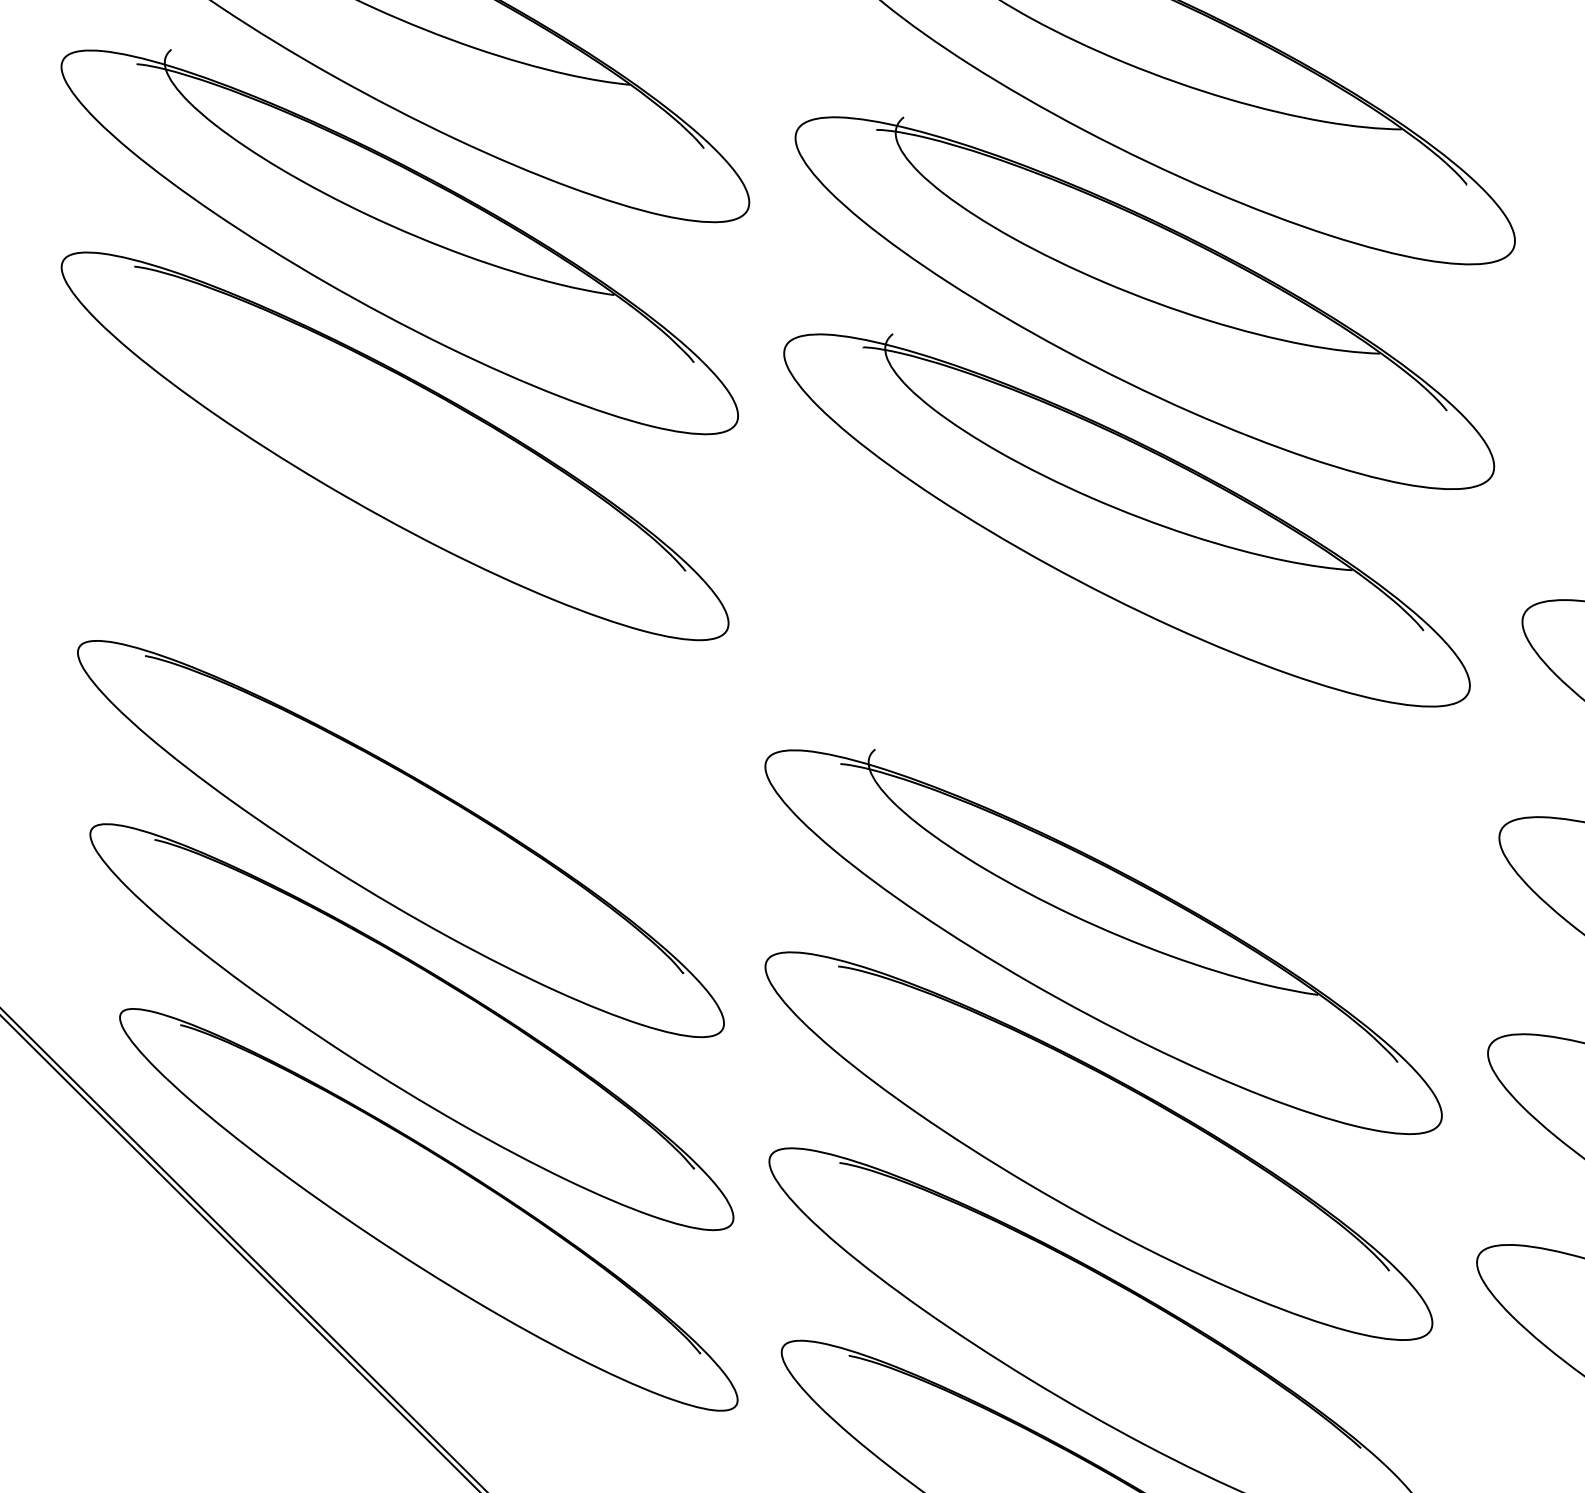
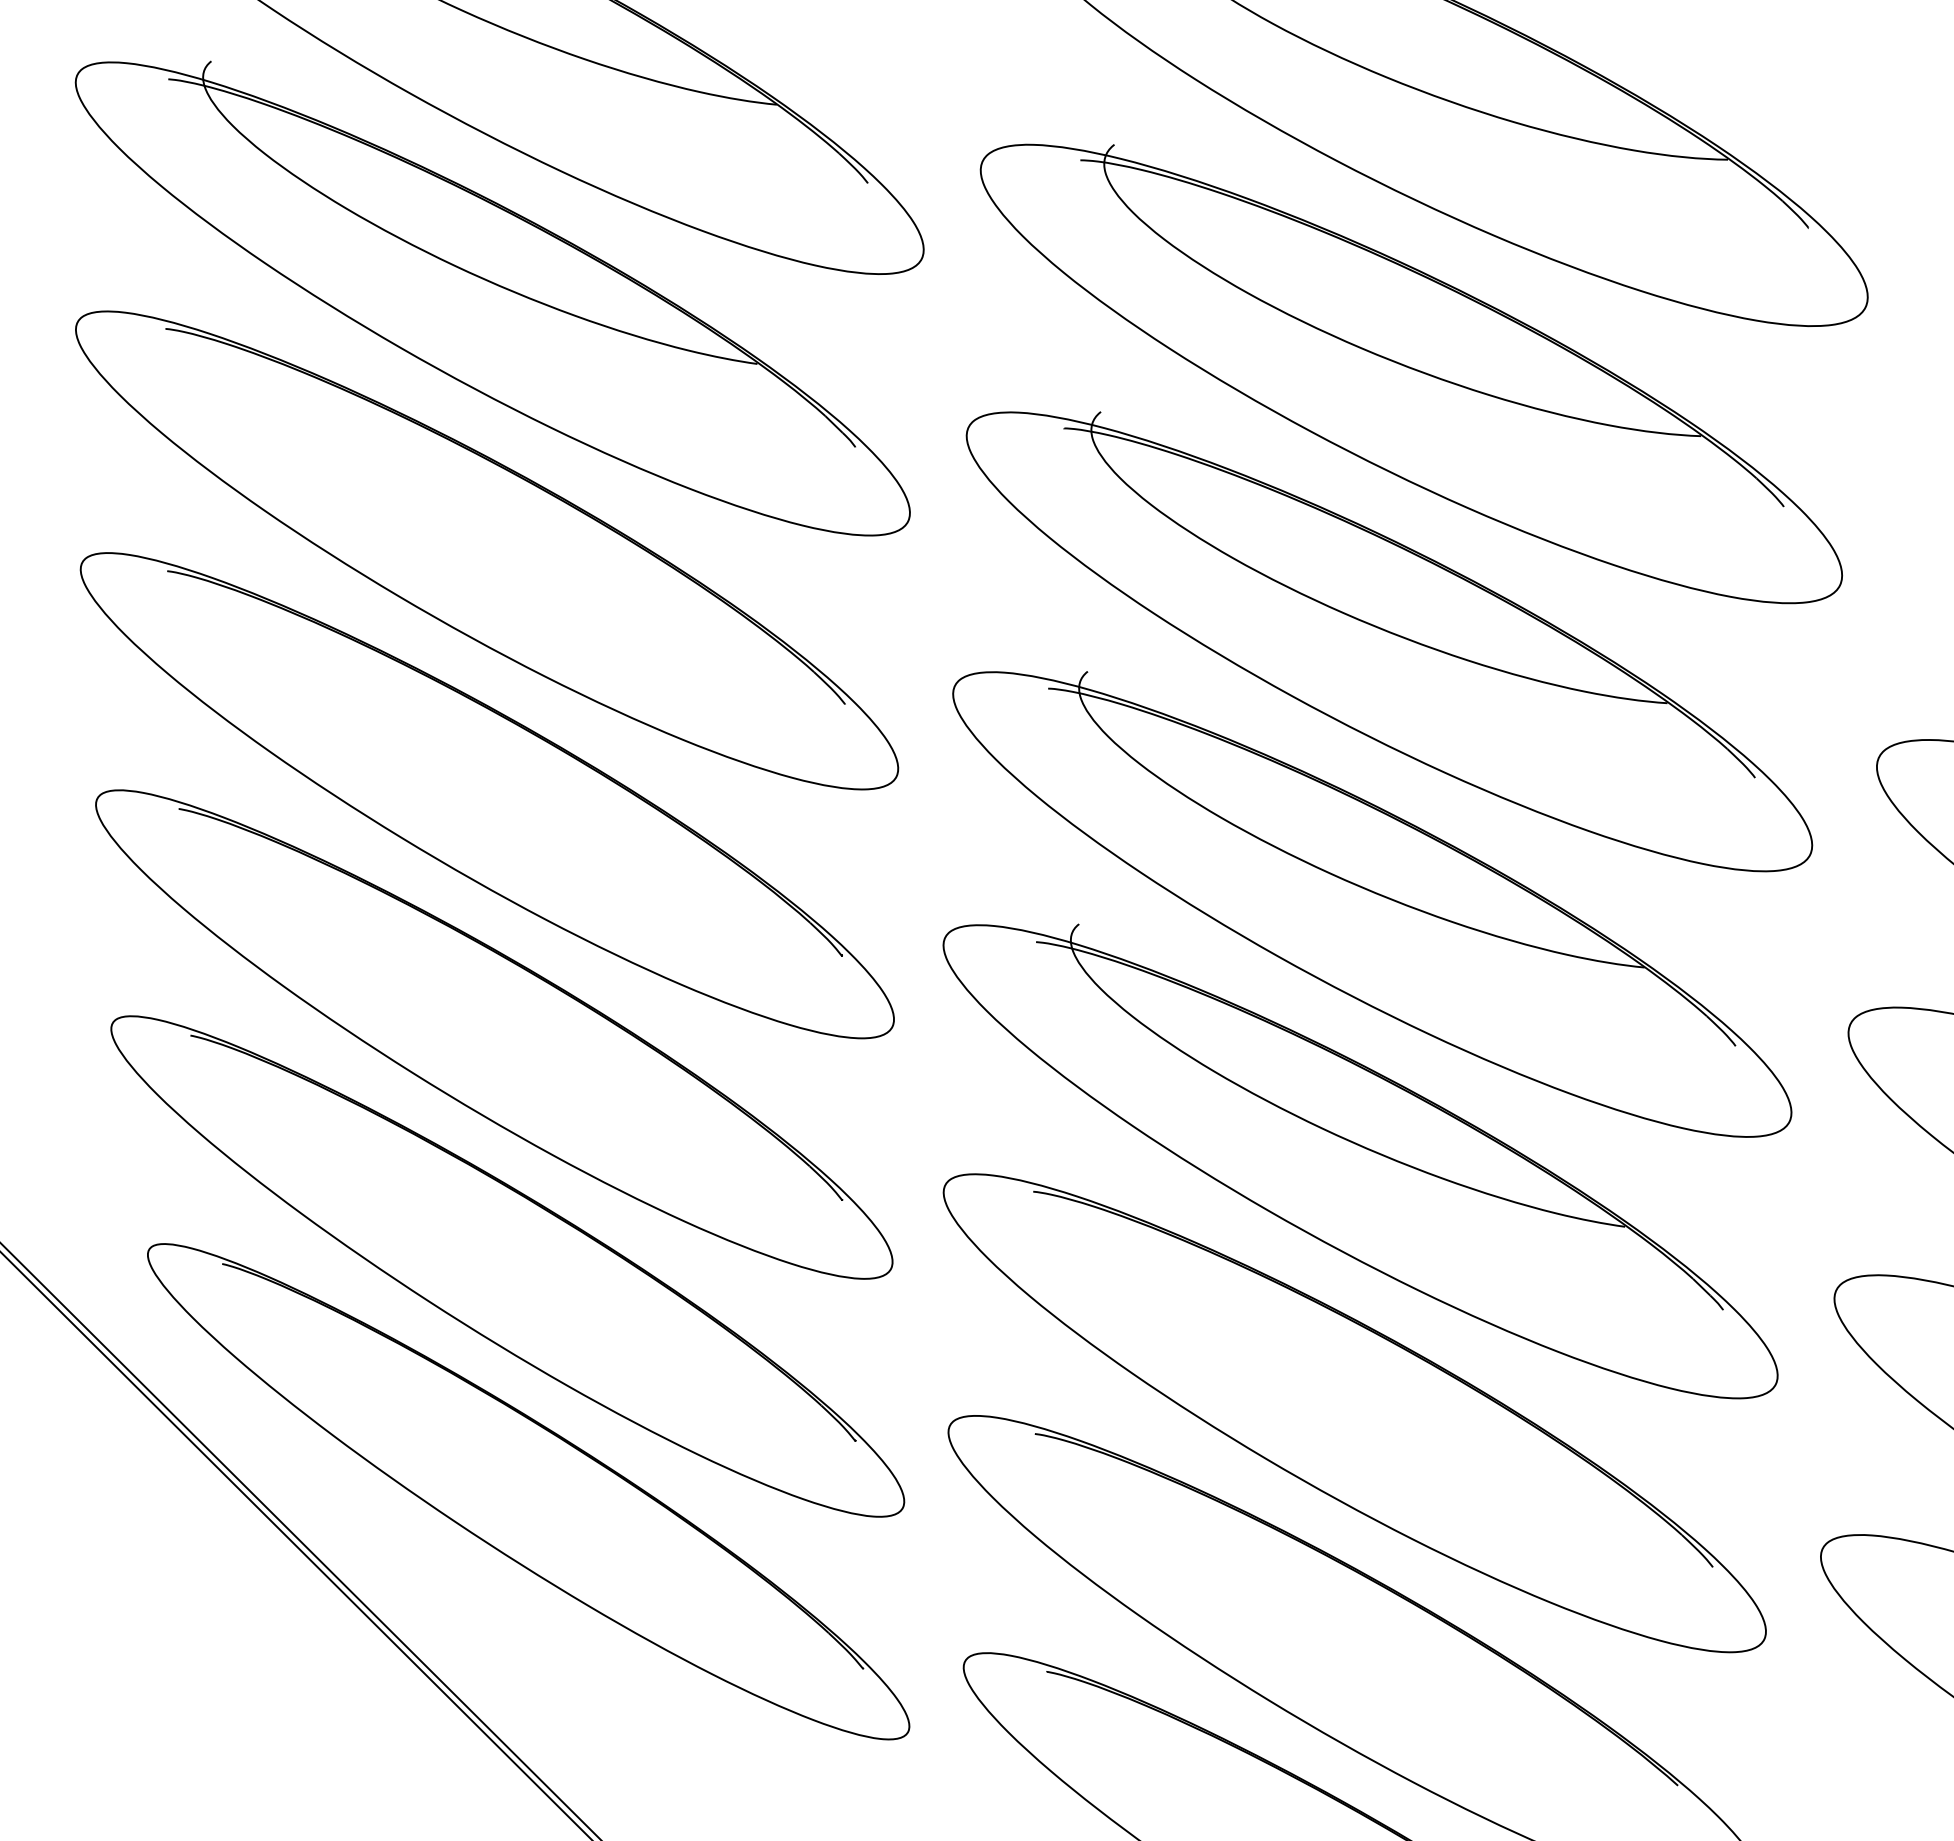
part: (394, 645) -> (486, 795), added
part: (1113, 733) -> (1372, 904), added

